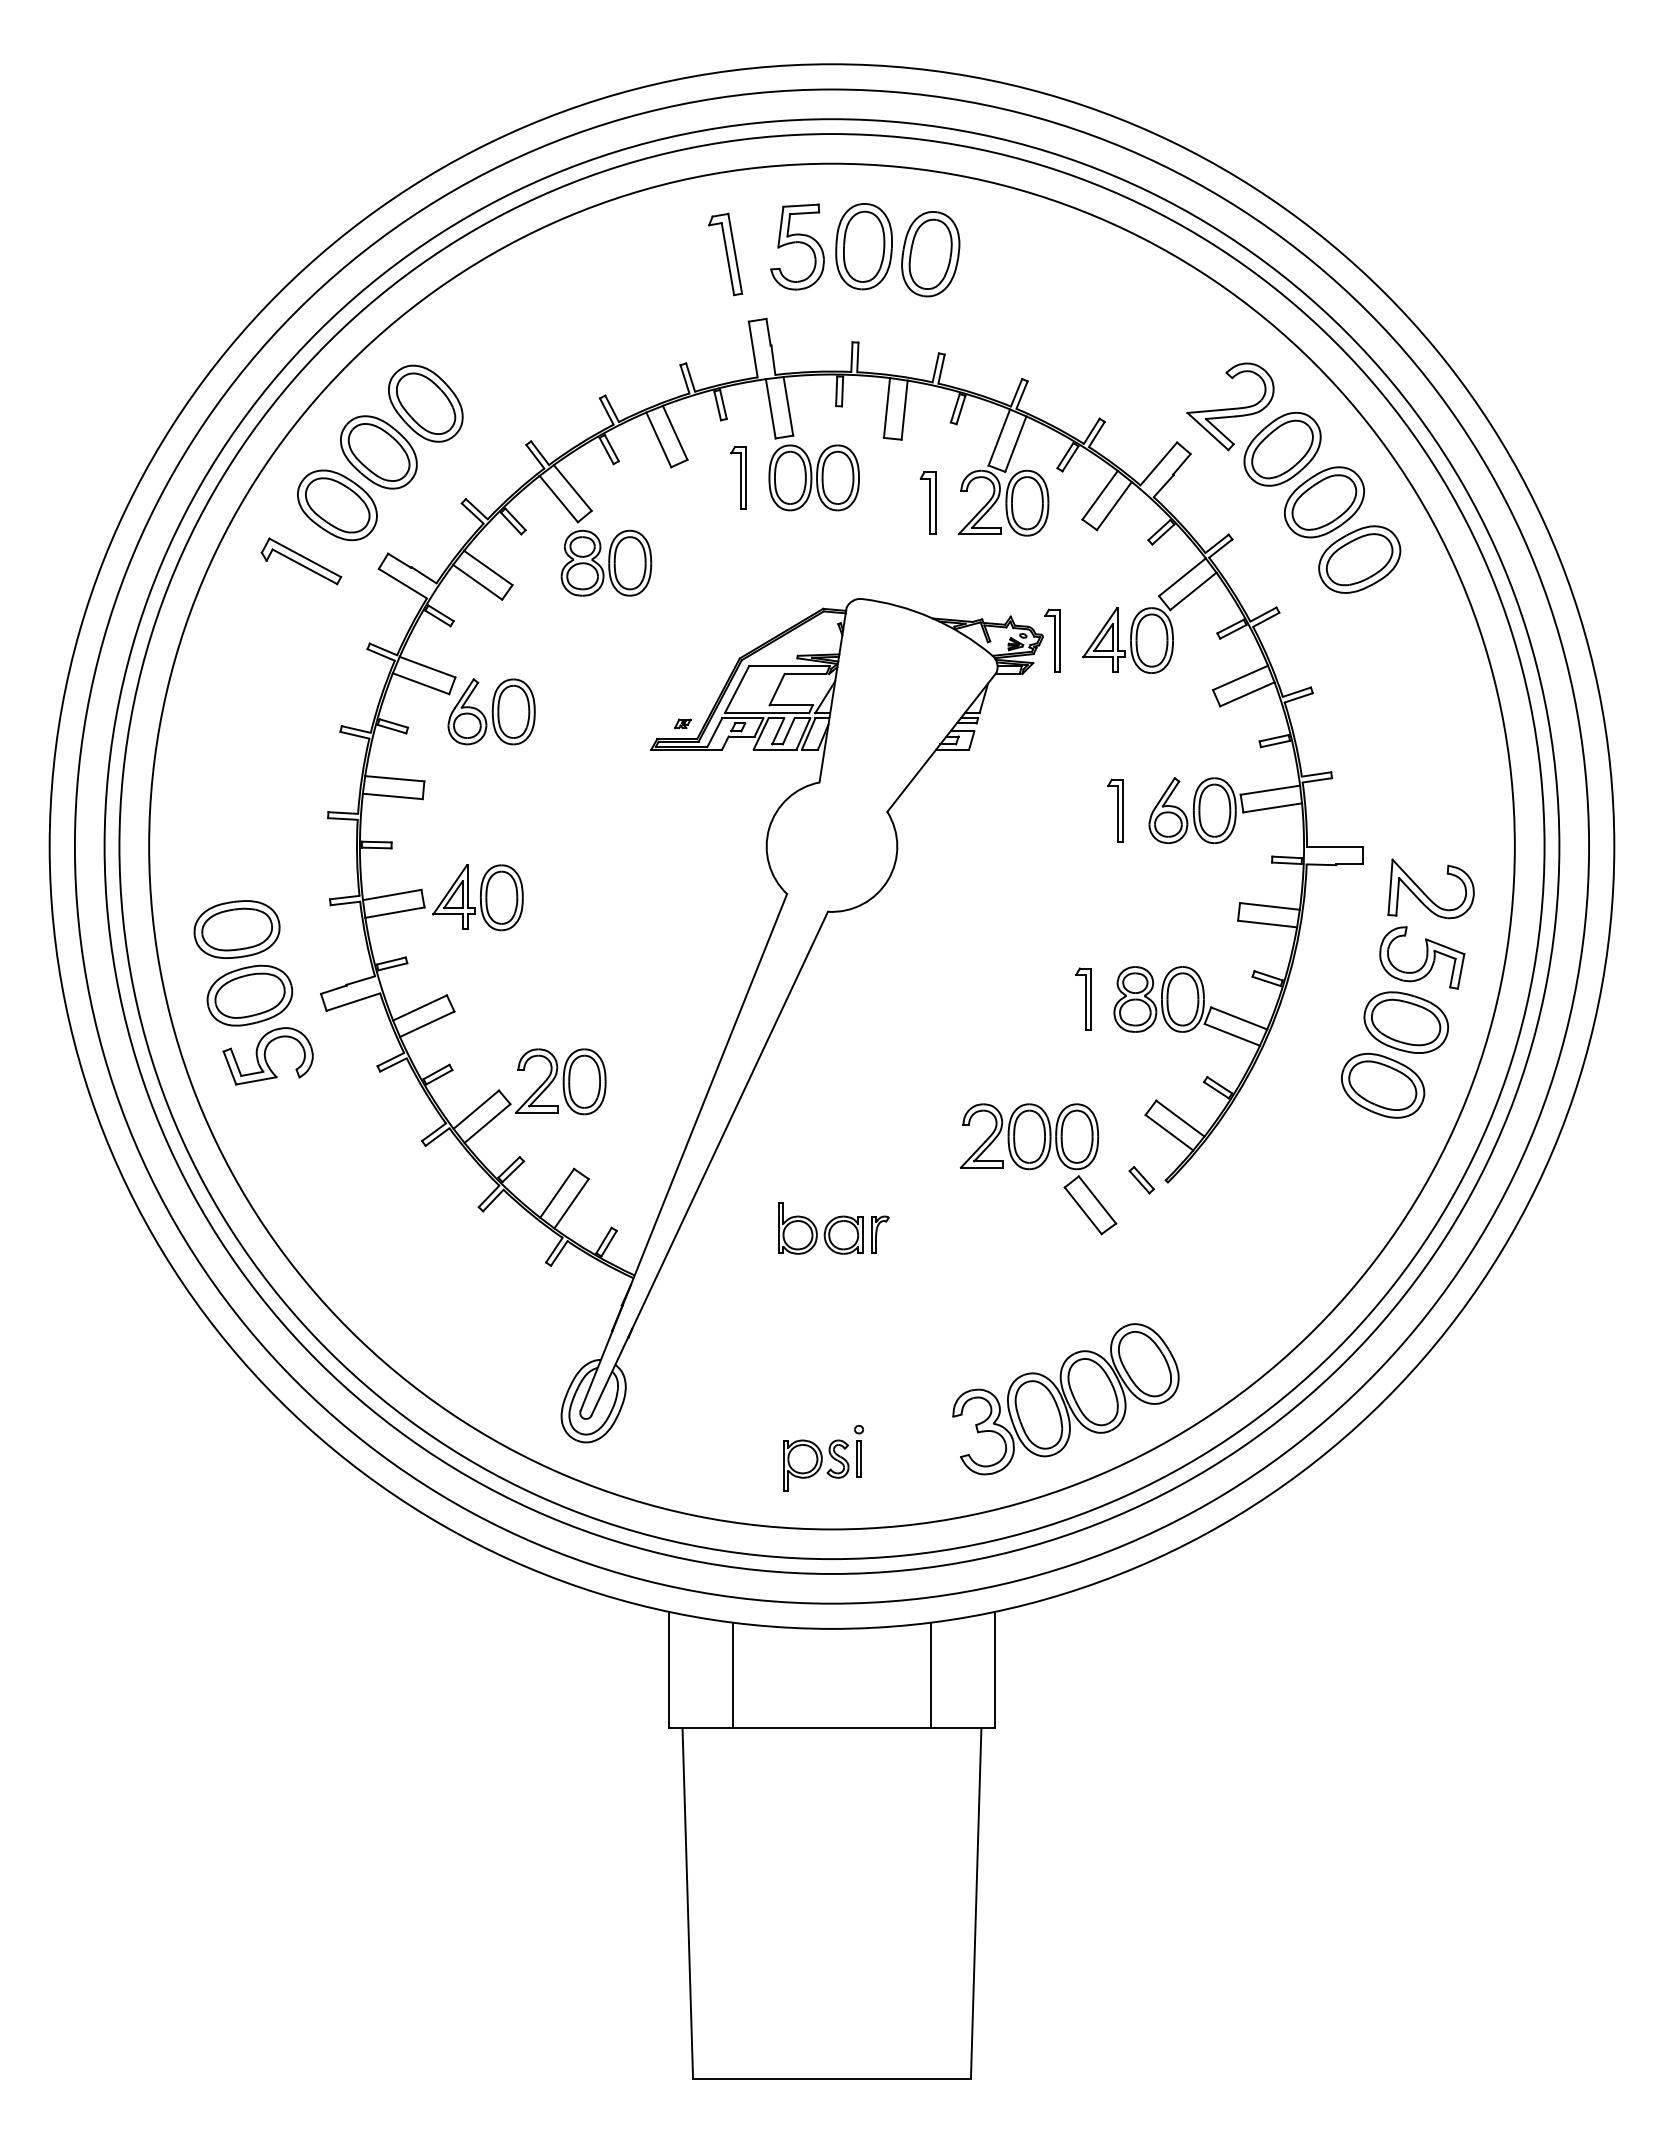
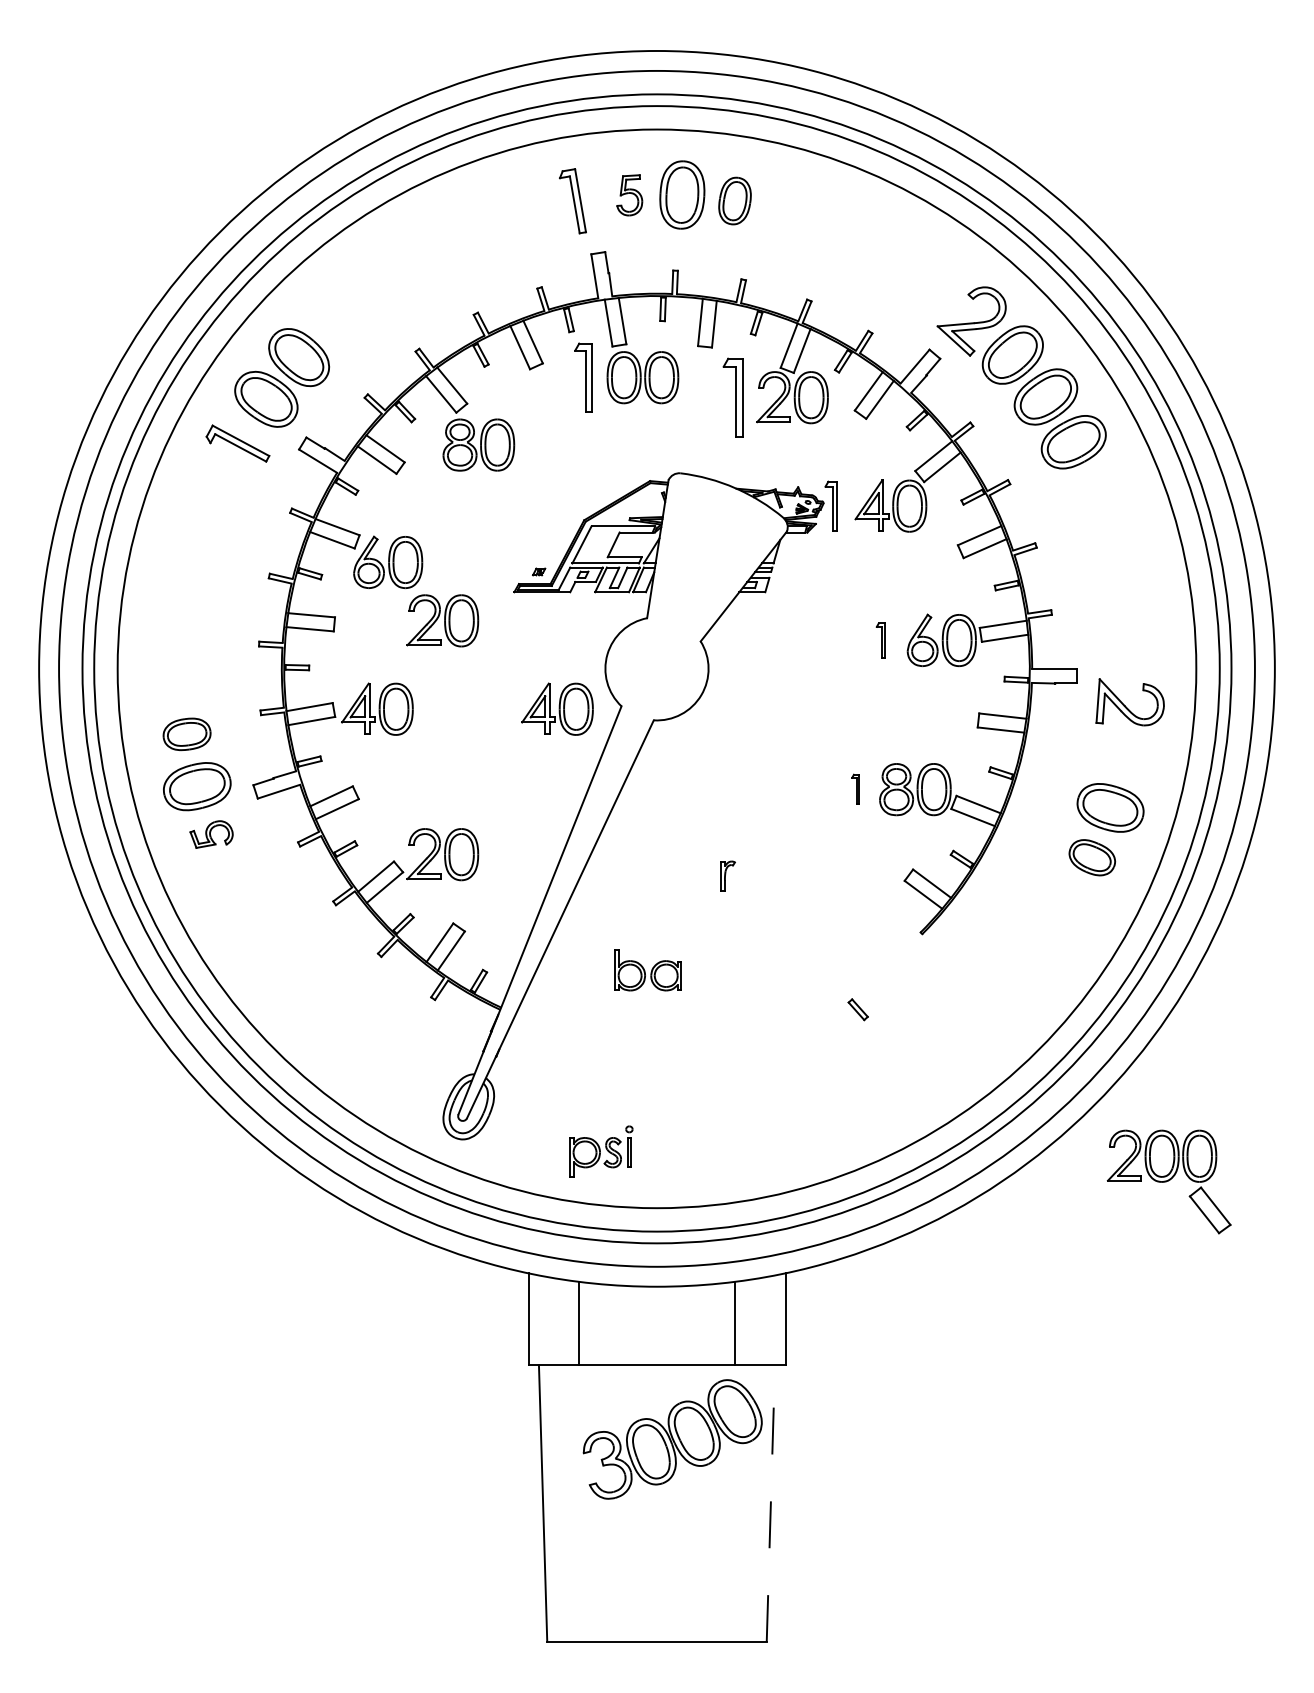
part: (797, 246) -> (629, 194), size x0.6
part: (930, 254) -> (734, 201), size x0.7
part: (425, 403) -> (335, 318), removed
part: (738, 477) -> (583, 377), size x1.4
part: (927, 502) -> (732, 397), size x1.6
part: (560, 785) -> (442, 620), added
part: (1115, 810) -> (880, 640), size x0.7
part: (705, 897) -> (557, 709), added
part: (236, 929) -> (186, 734), size x0.7
part: (1422, 957) -> (1123, 756), removed
part: (1083, 998) -> (855, 788), size x0.6
part: (267, 1056) -> (211, 834), size x0.6
part: (1383, 1085) -> (1092, 857), size x0.7
part: (1038, 1169) -> (1169, 1182), moved
part: (1141, 1180) -> (858, 1009), moved
part: (880, 1234) -> (728, 875), moved
part: (1065, 1399) -> (672, 1439), moved
part: (823, 1458) -> (601, 1152), moved
line: (976, 1903) -> (771, 1503), solid -> dashed

